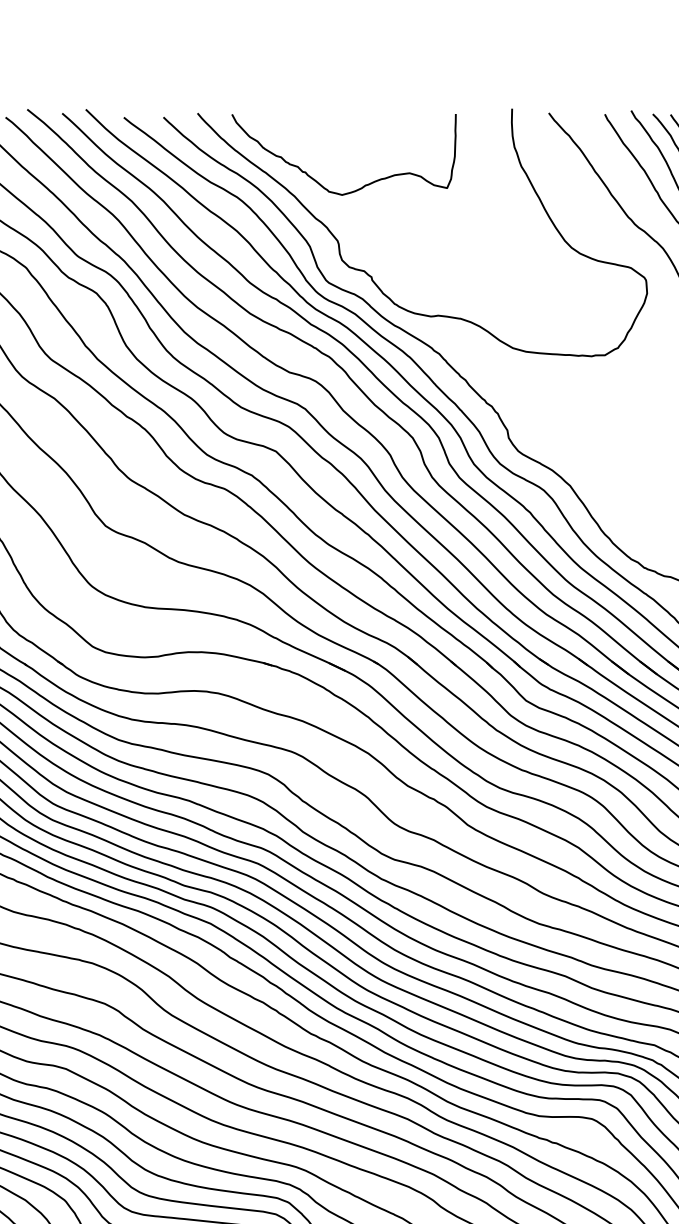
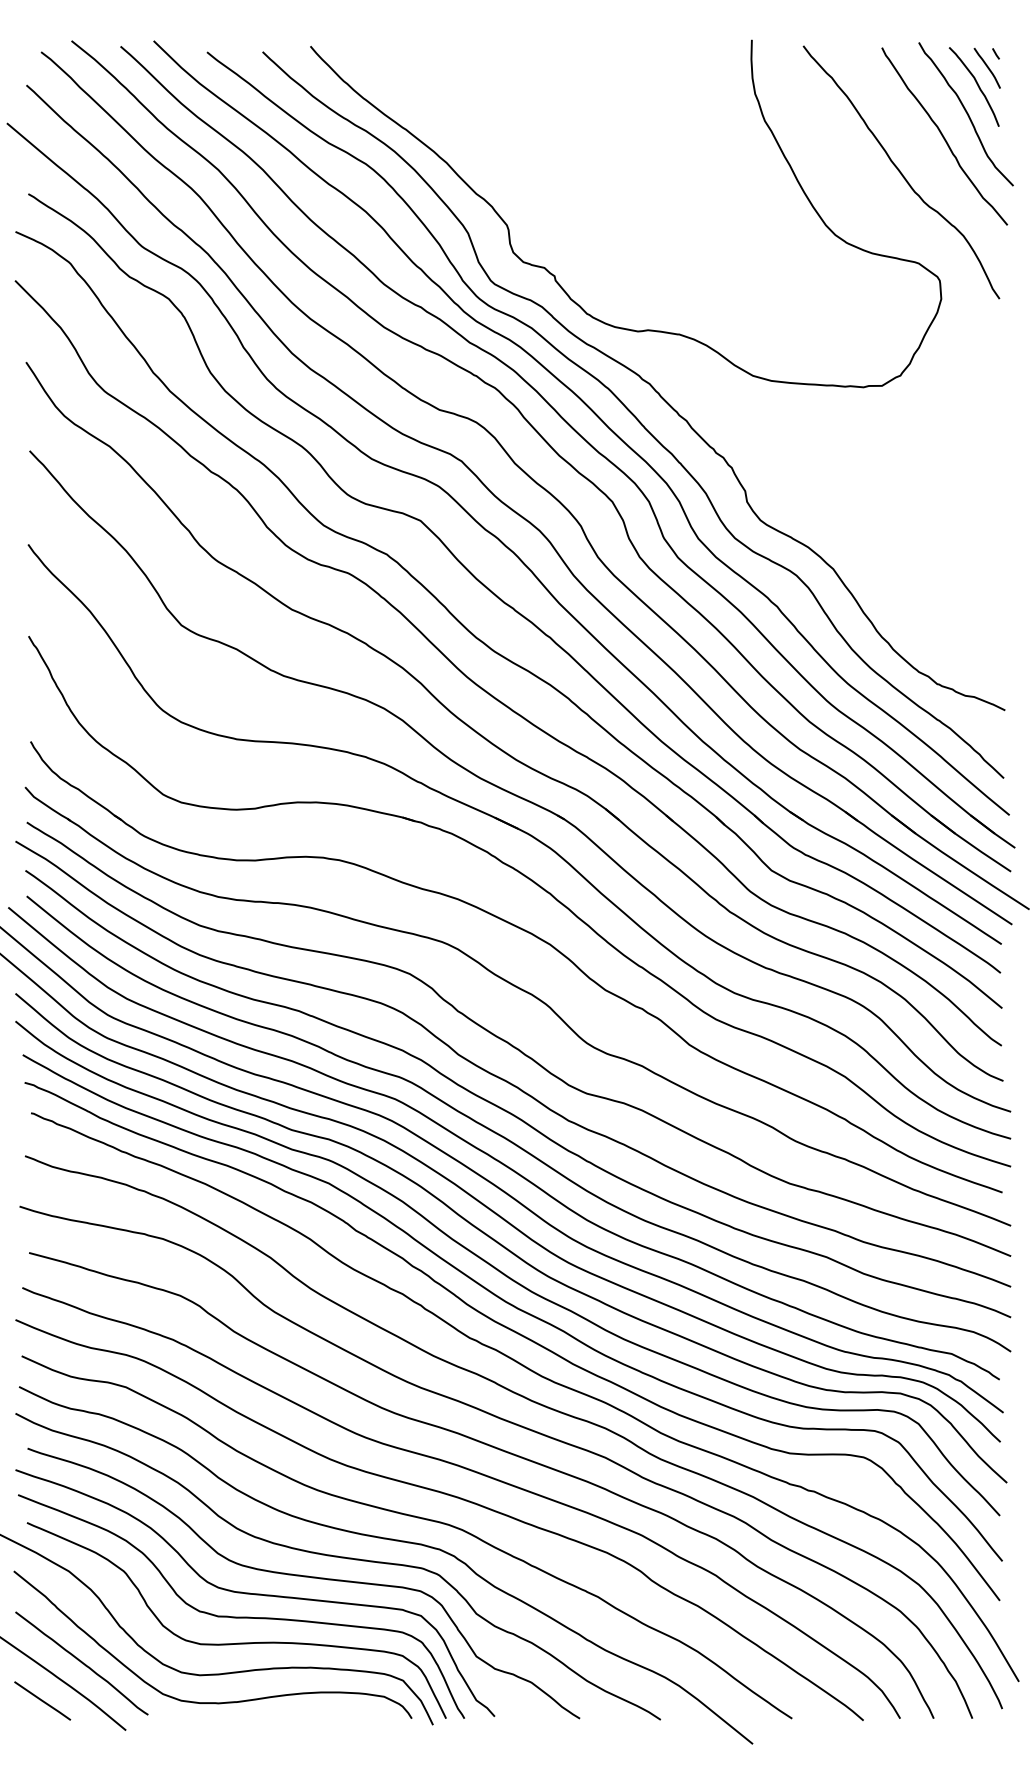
curve: (364, 185) -> (544, 147), removed

